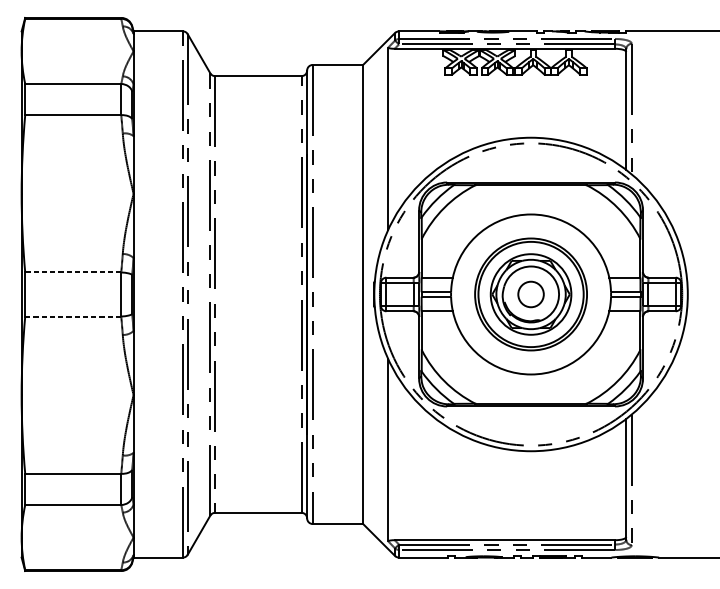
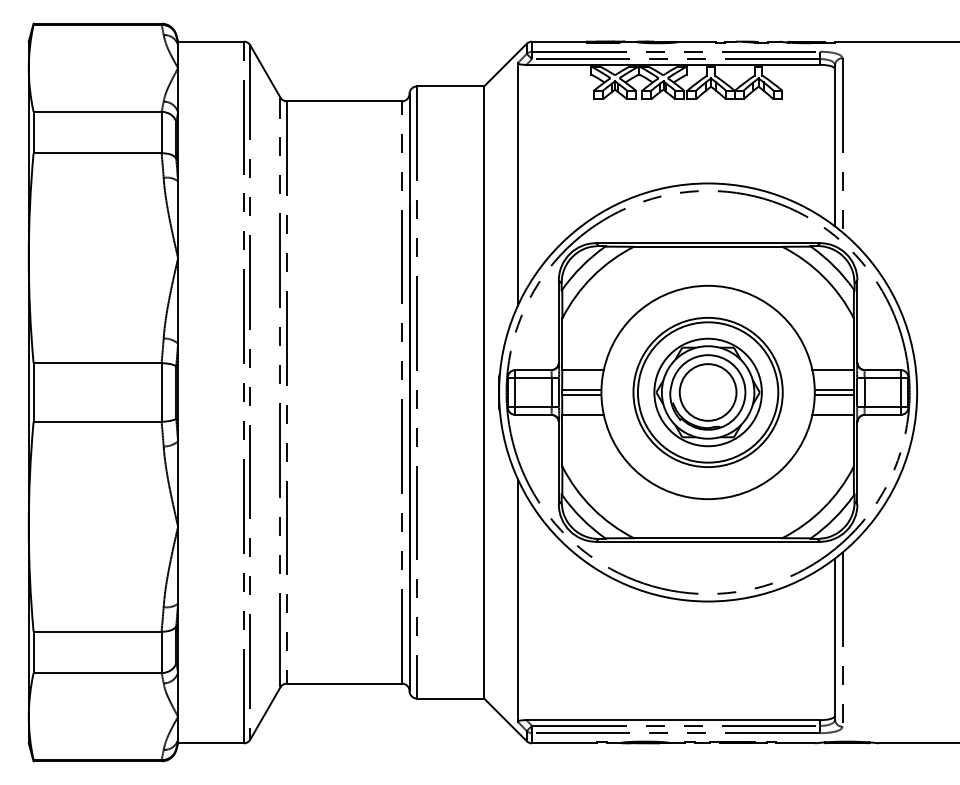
line: (73, 272) -> (97, 363), dashed -> solid
circle: (530, 294) -> (707, 392), size x1.67
line: (73, 316) -> (98, 421), dashed -> solid

